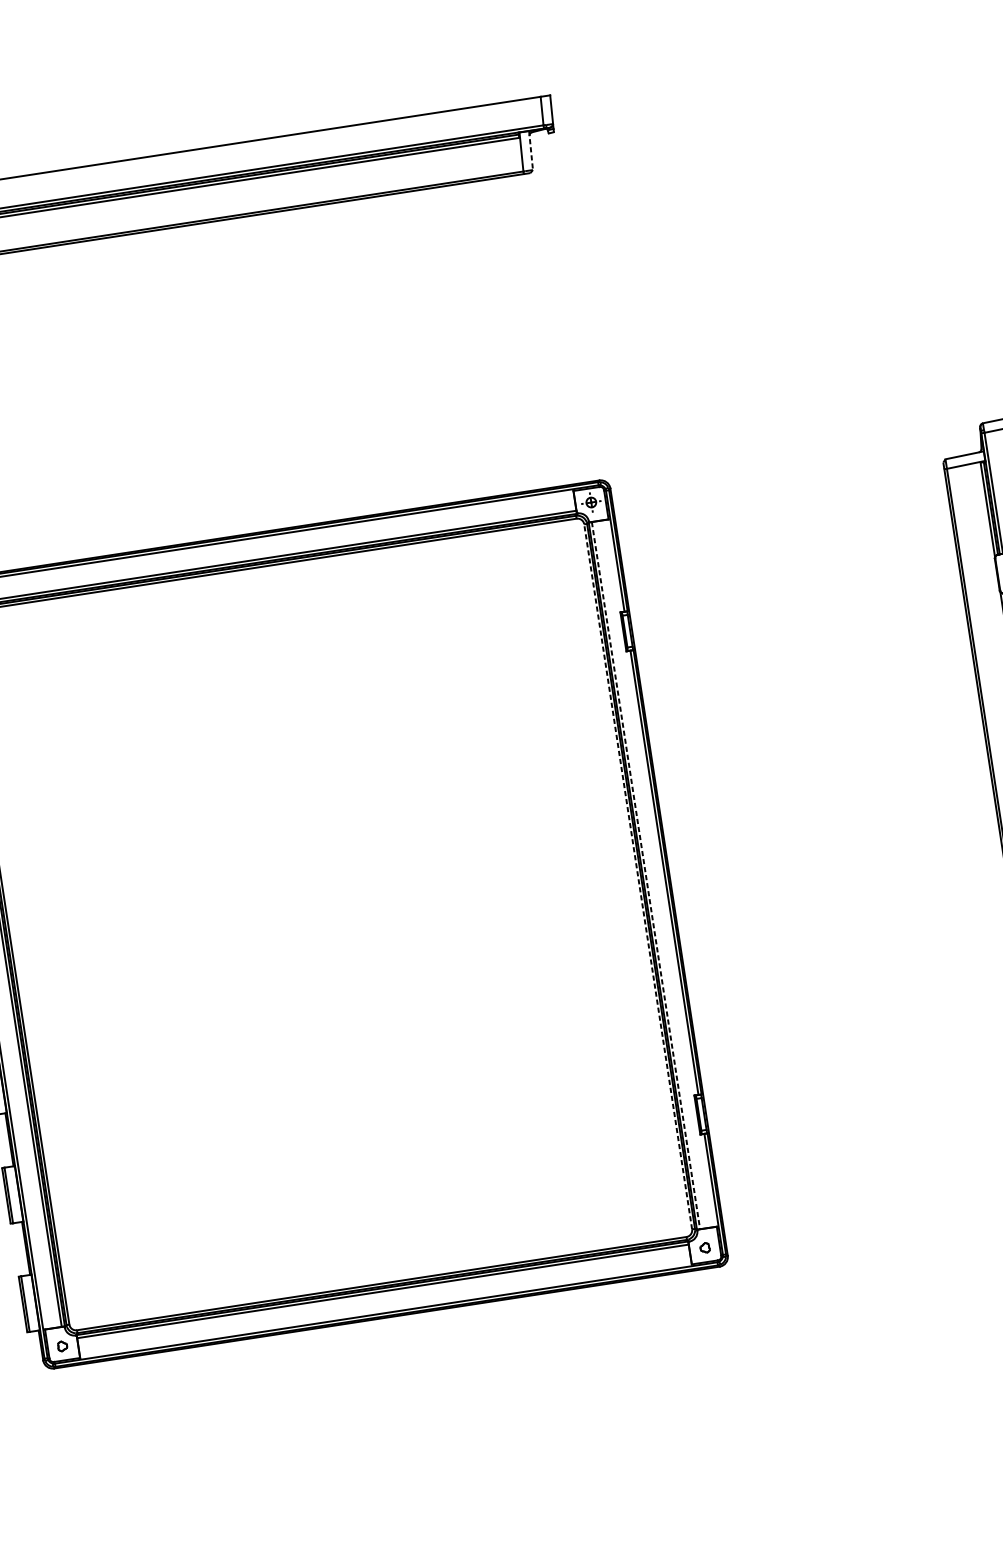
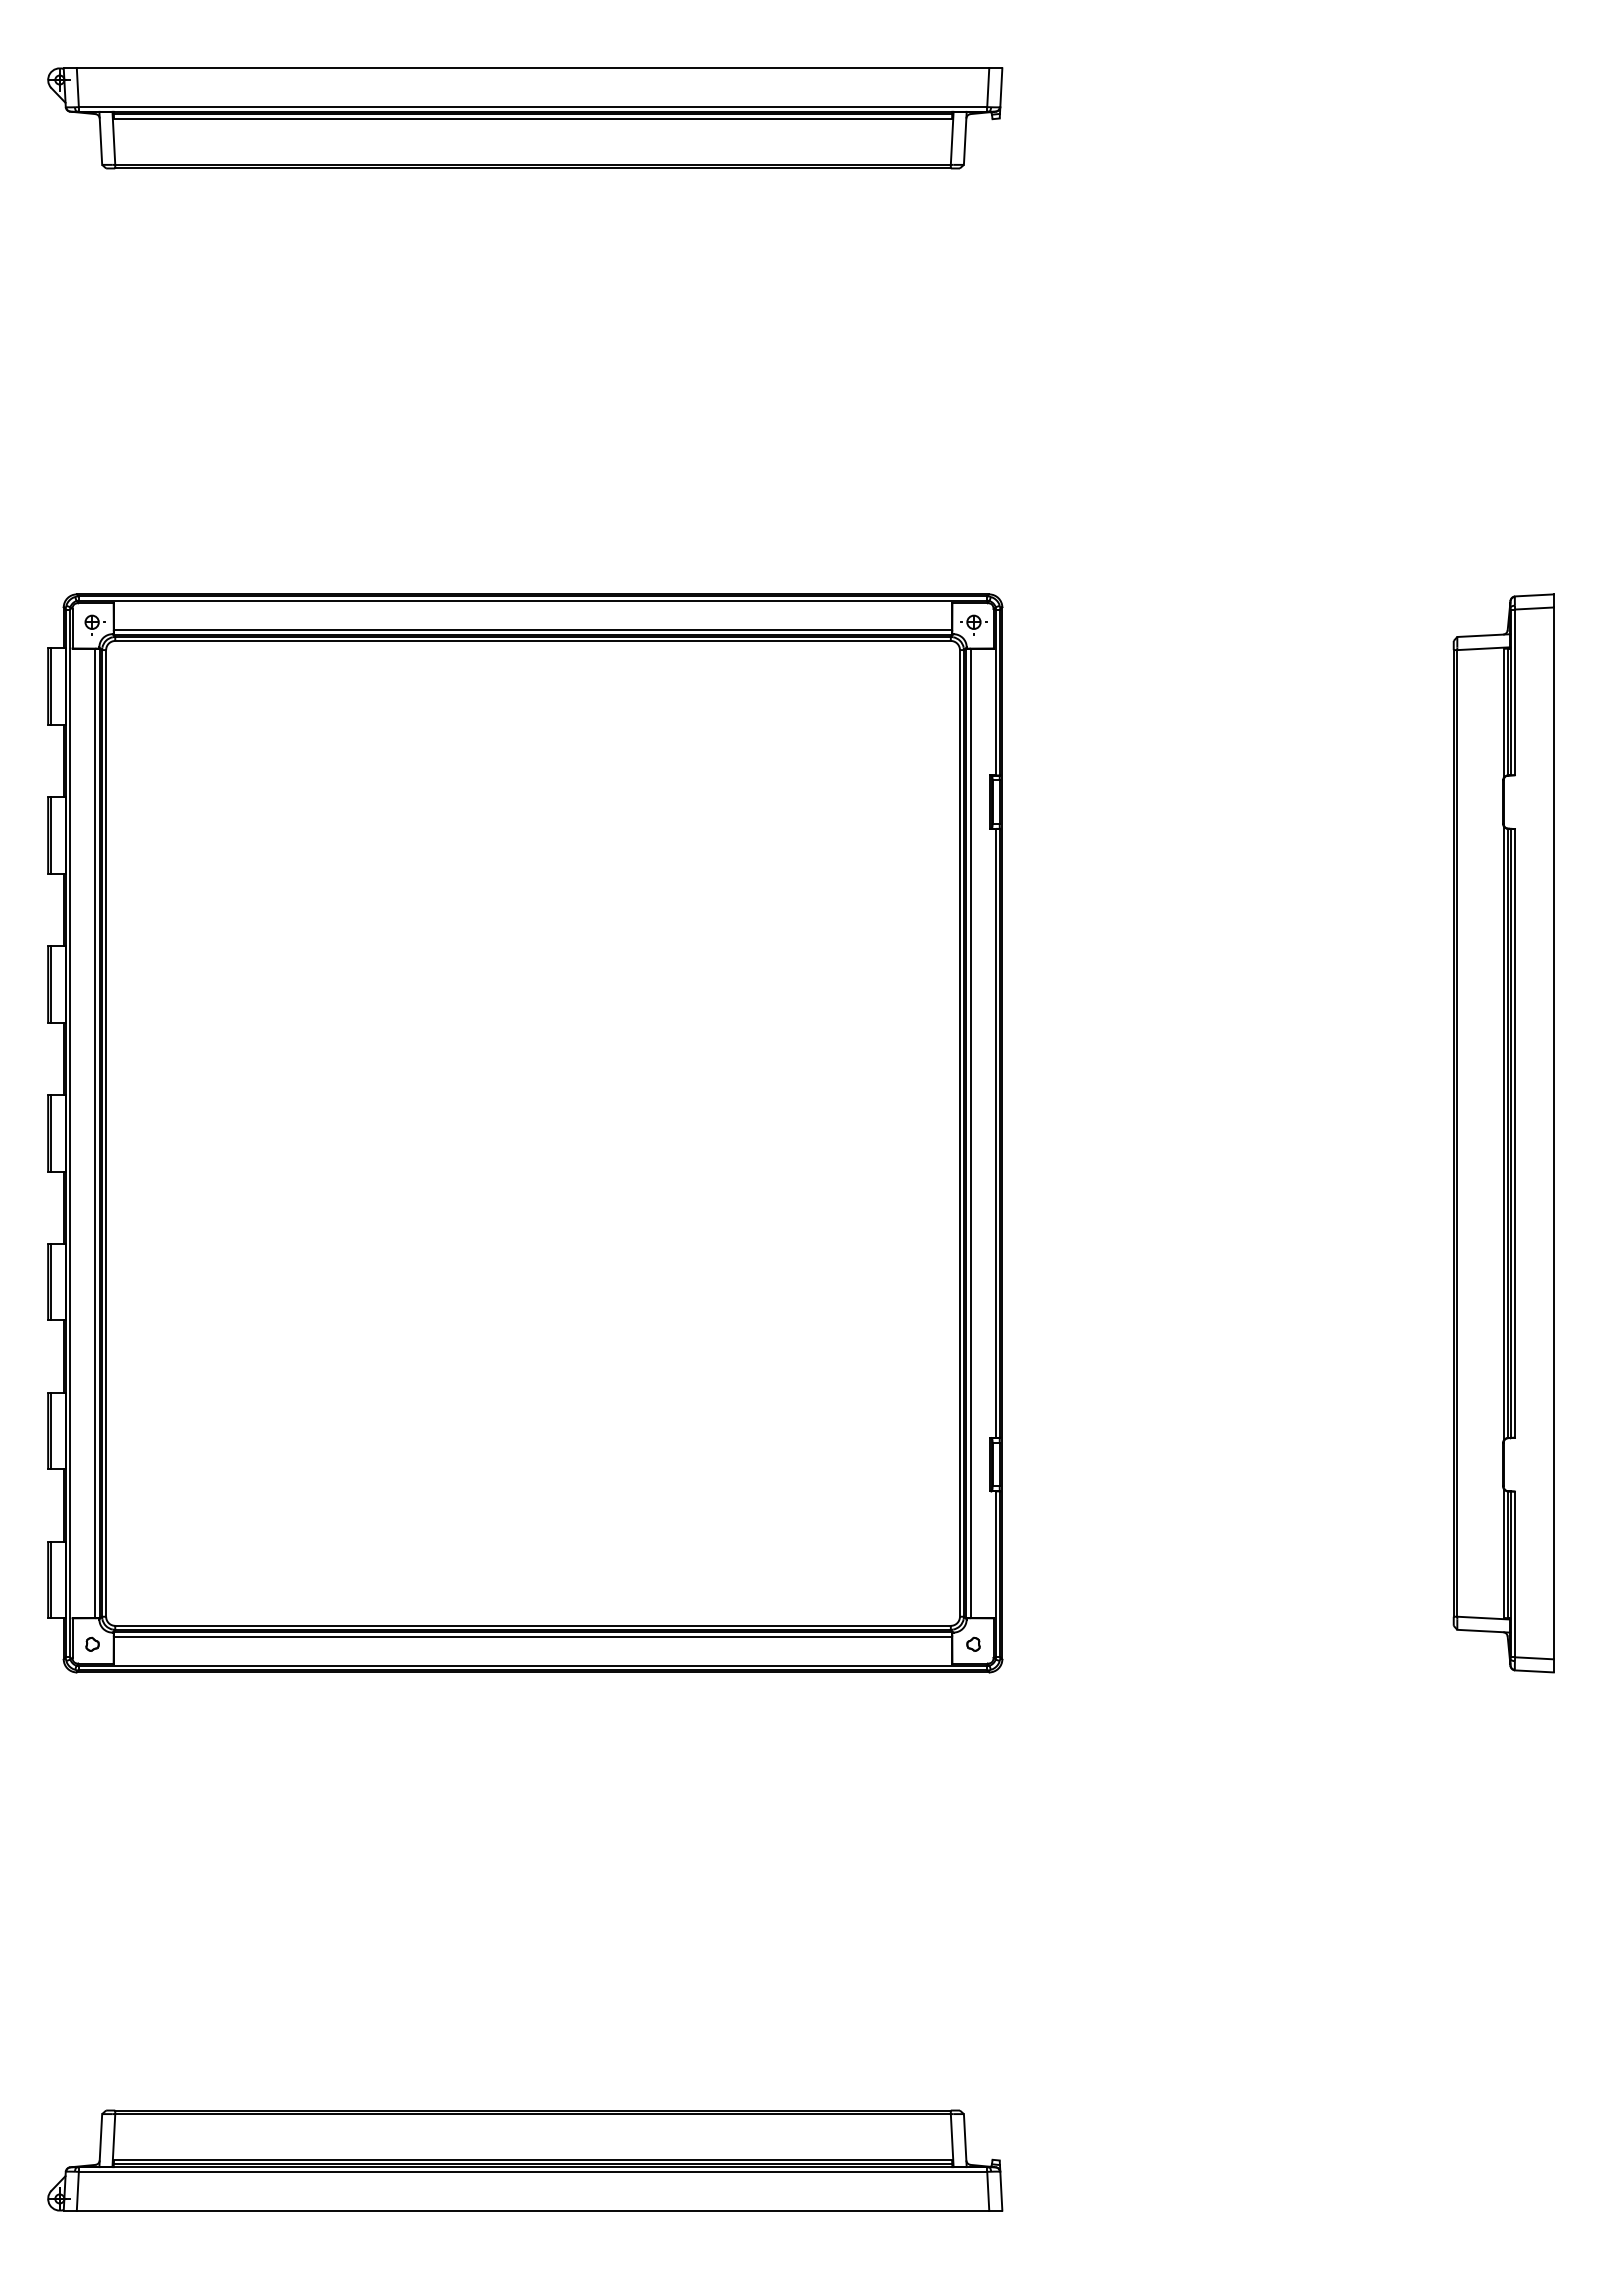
line: (531, 150) -> (965, 138), dashed -> solid
line: (645, 875) -> (970, 1133), dashed -> solid
line: (637, 876) -> (959, 1132), dashed -> solid

